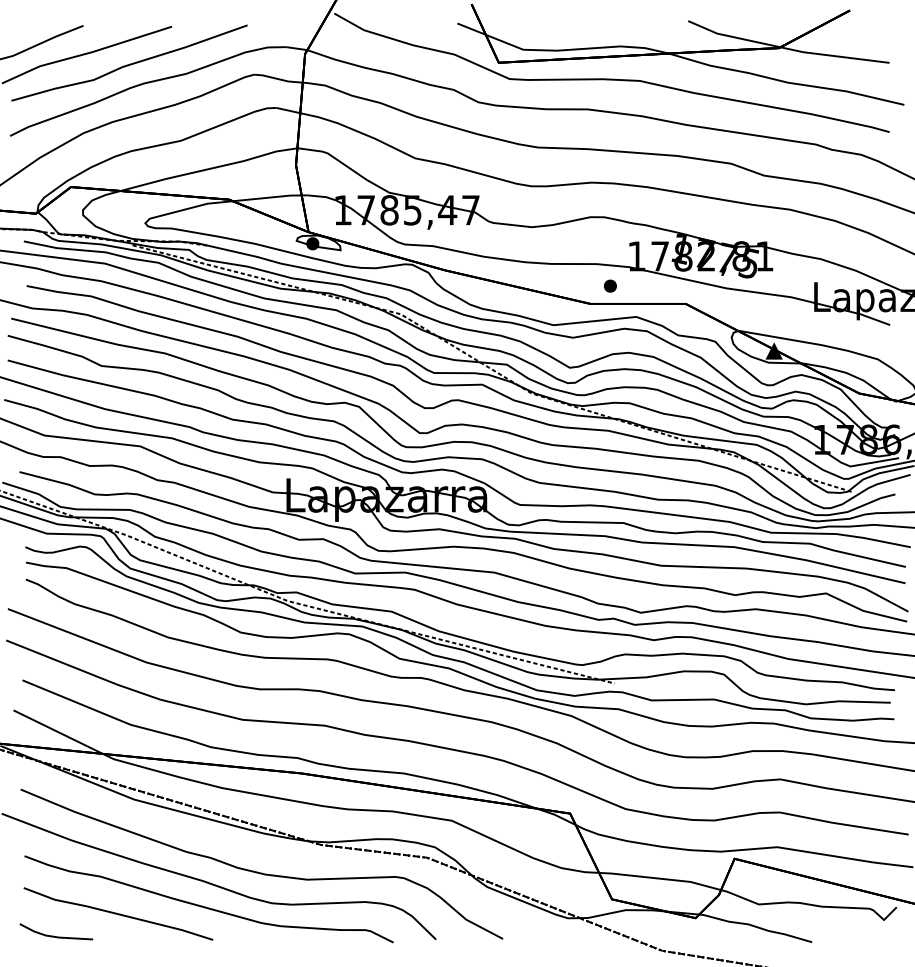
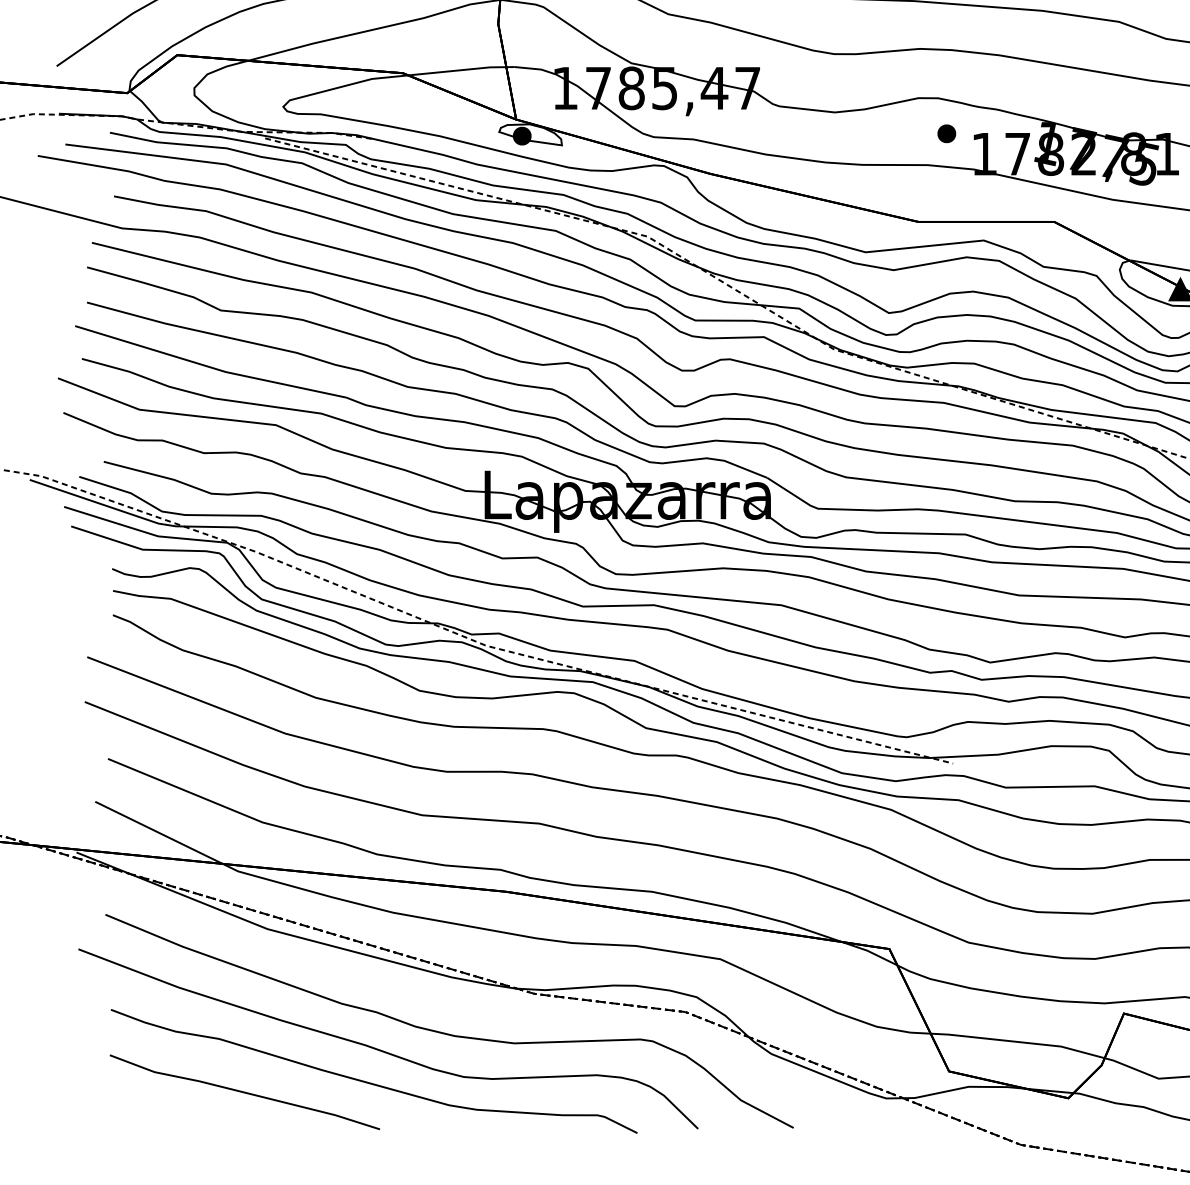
part: (610, 285) -> (946, 132), moved
line: (53, 935) -> (152, 1122), removed

